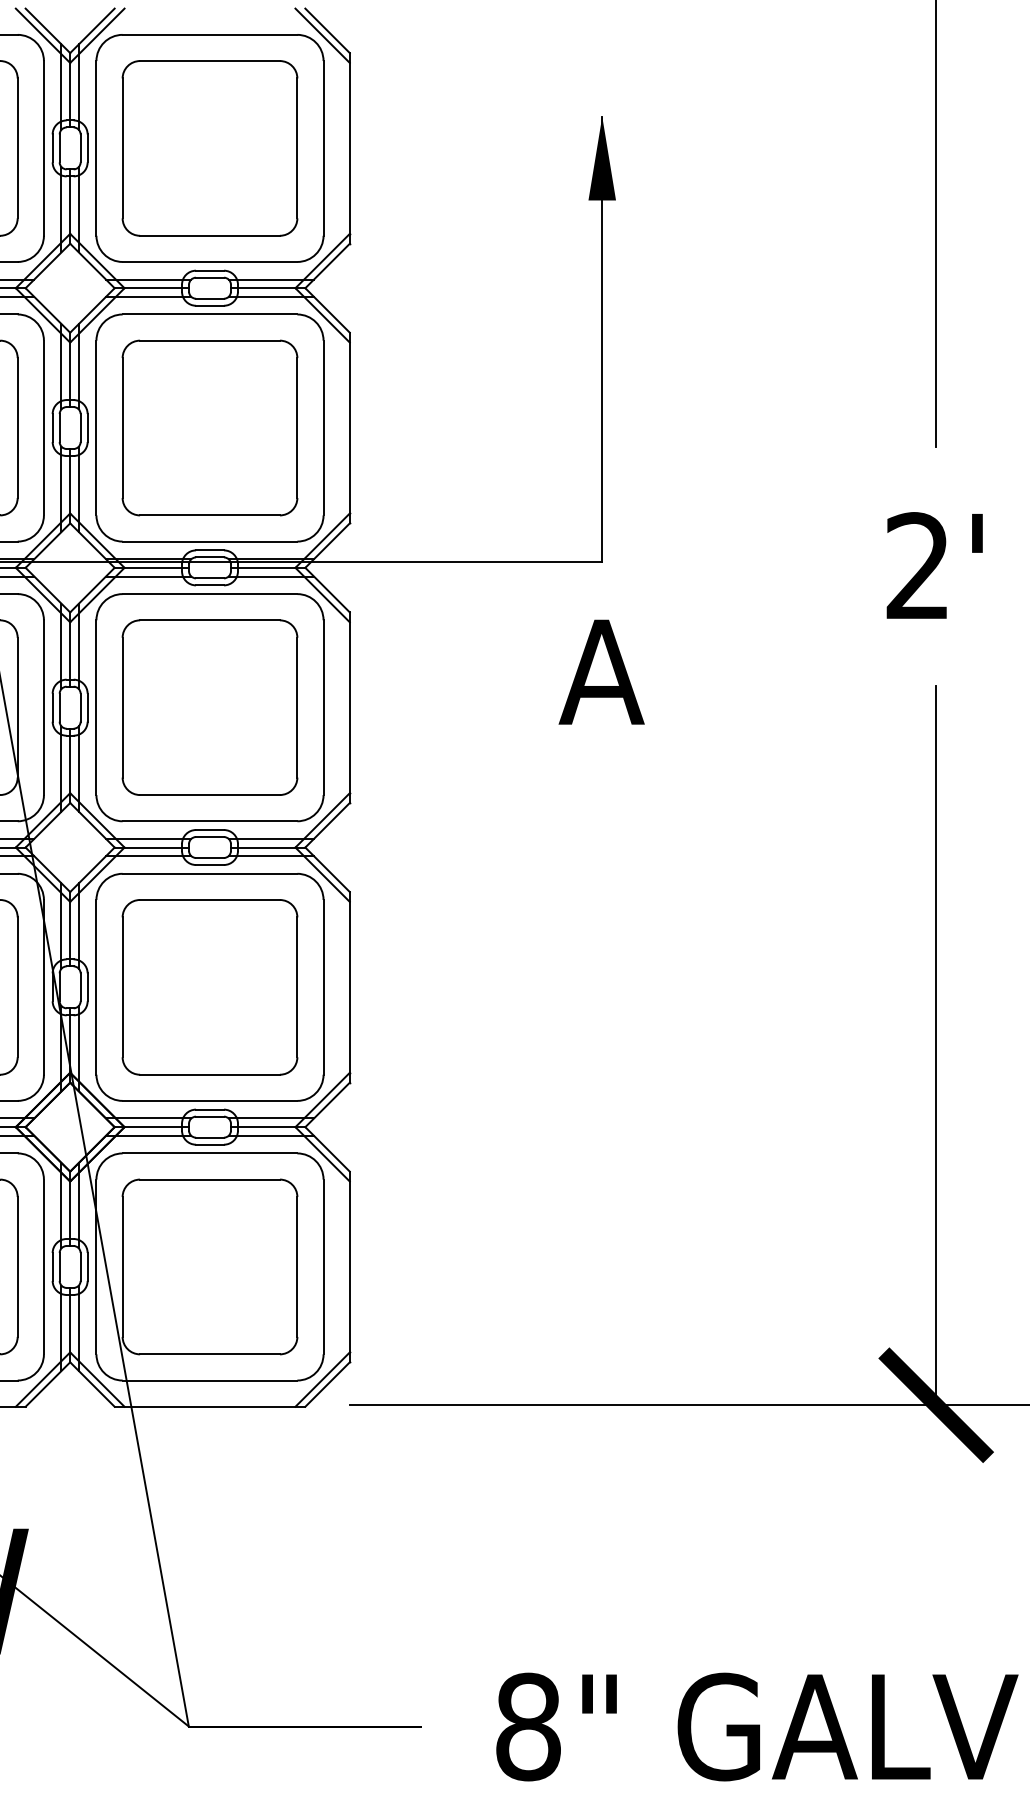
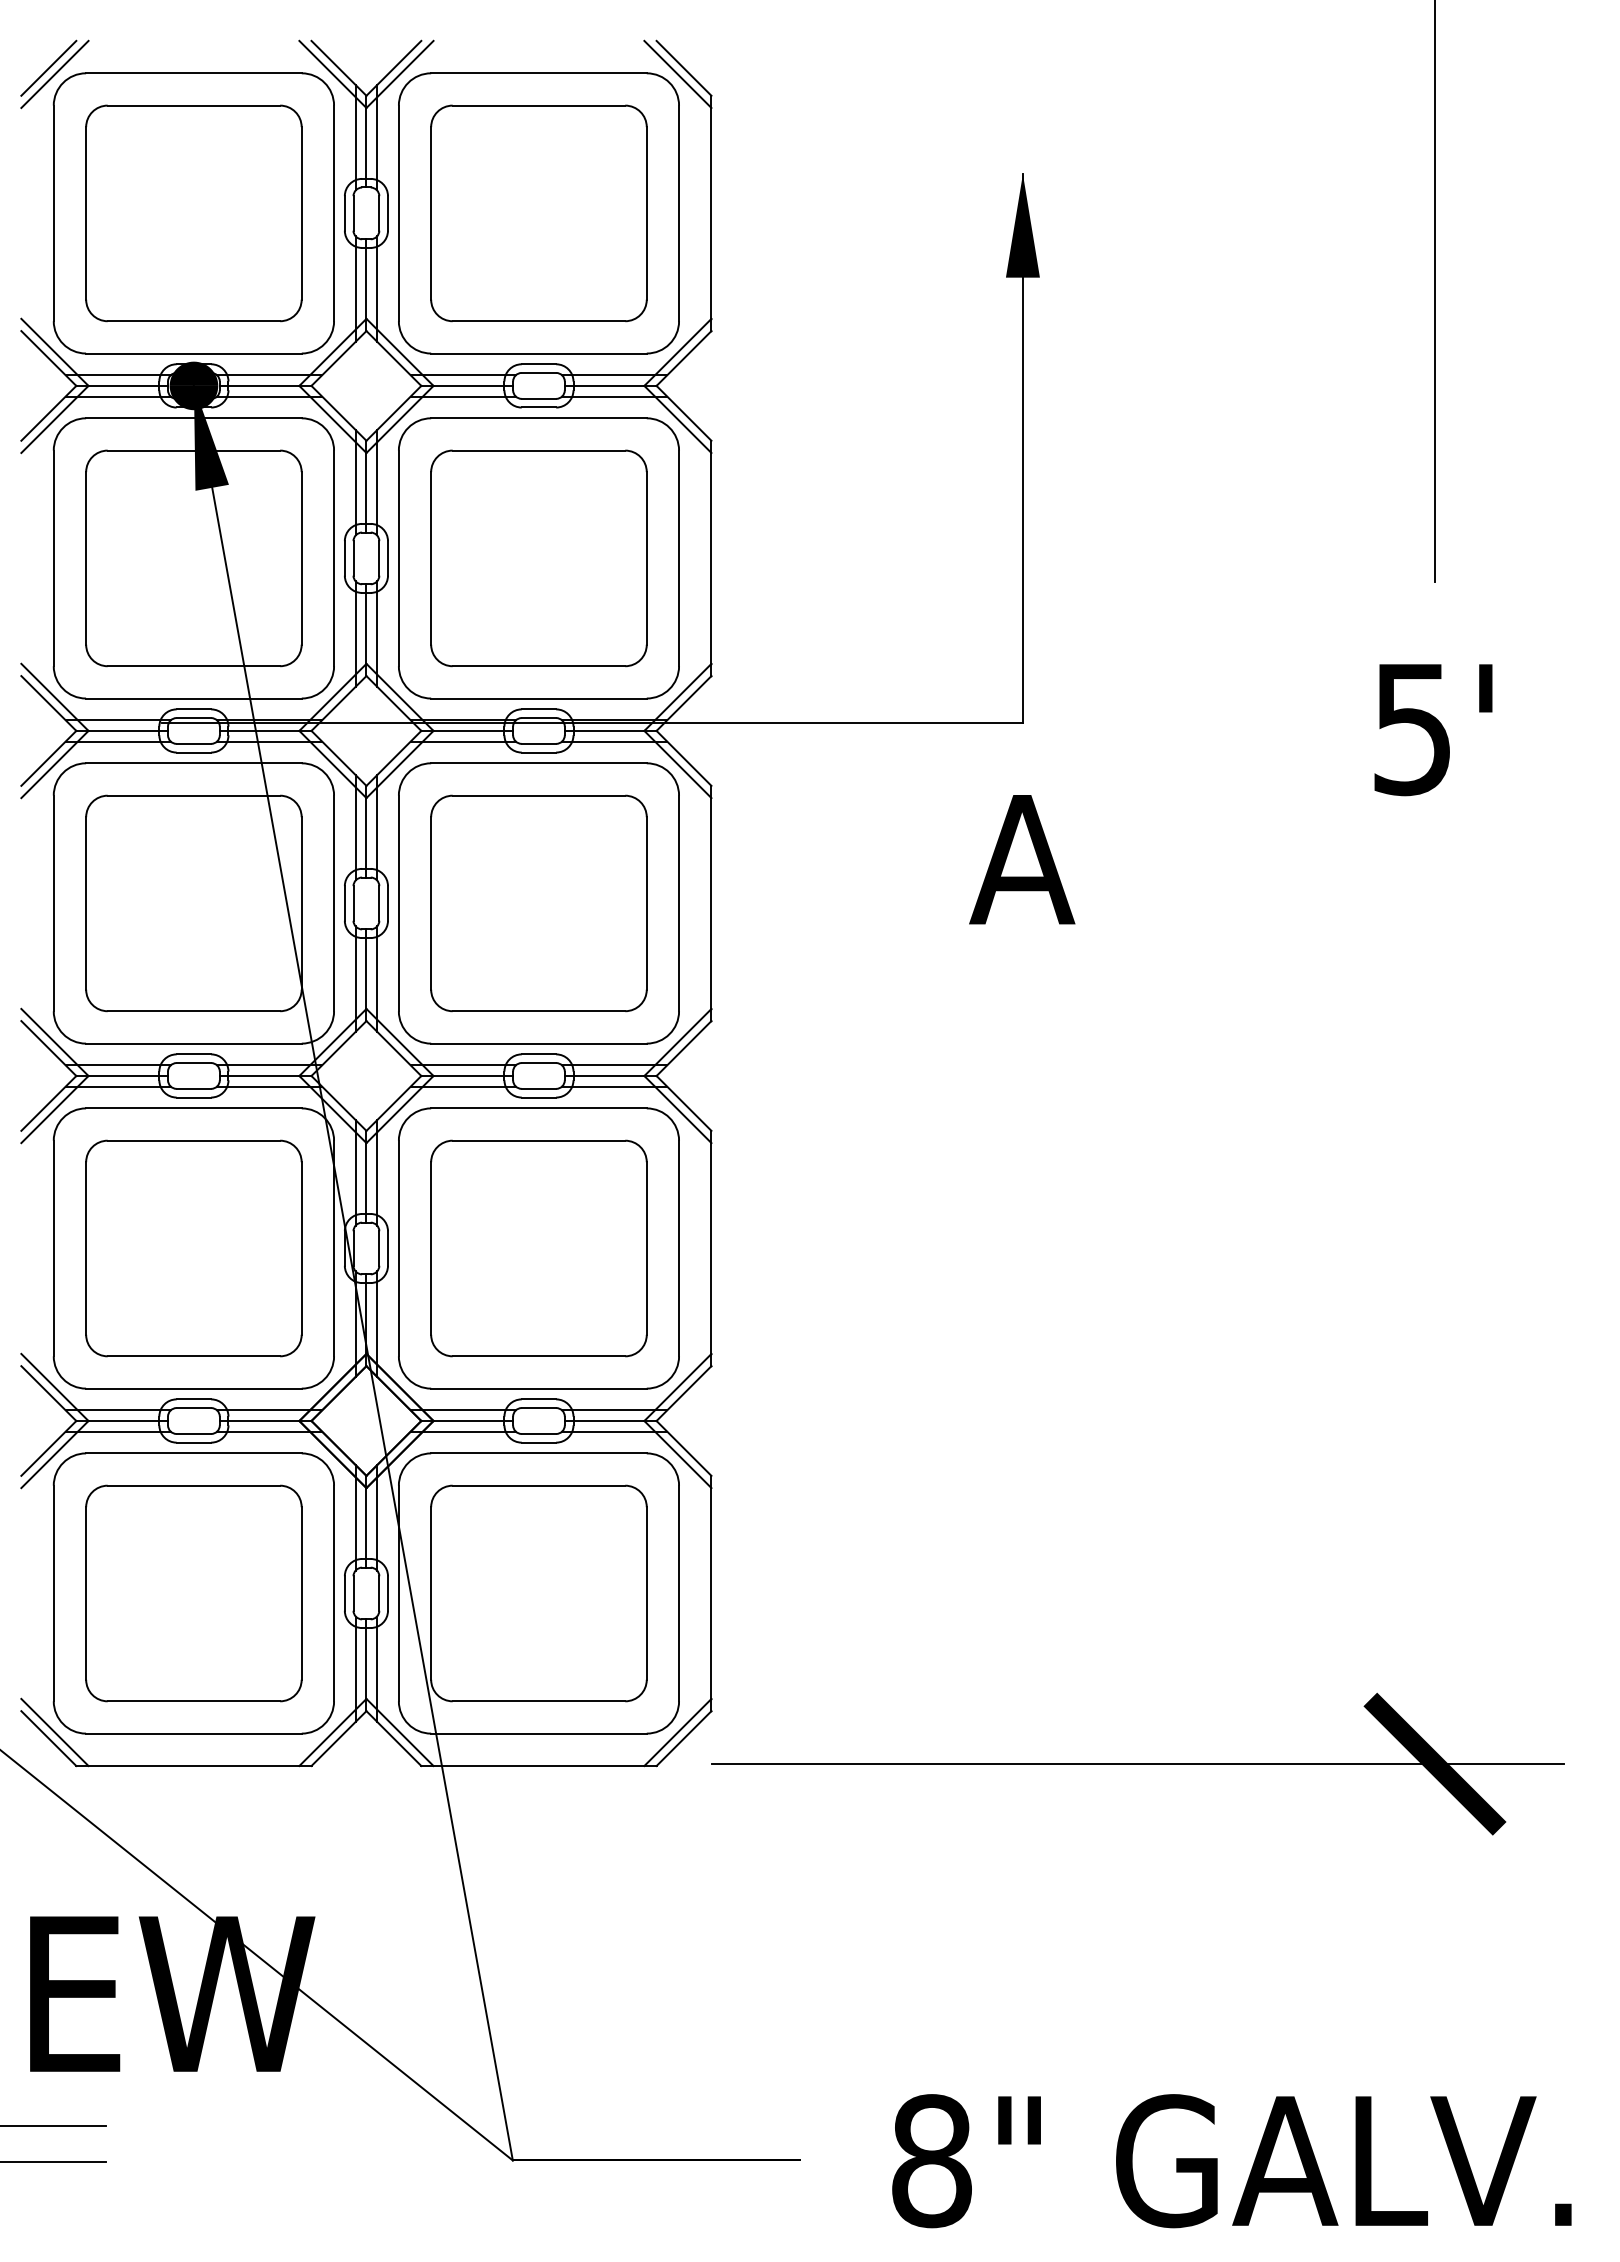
text: (917, 566) -> (1411, 729), 2' -> 5'
line: (935, 1045) -> (1434, 1320), removed

